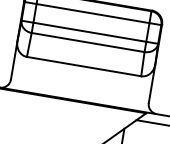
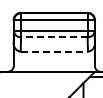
line: (86, 42) -> (53, 37), solid -> dashed
line: (84, 66) -> (54, 51), solid -> dashed

